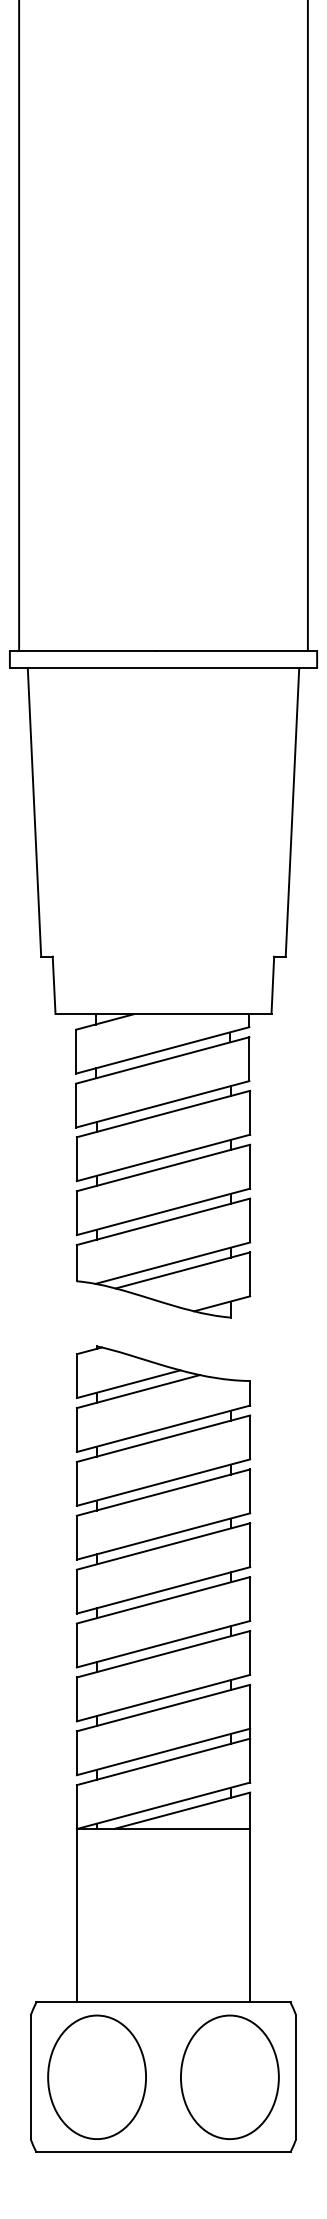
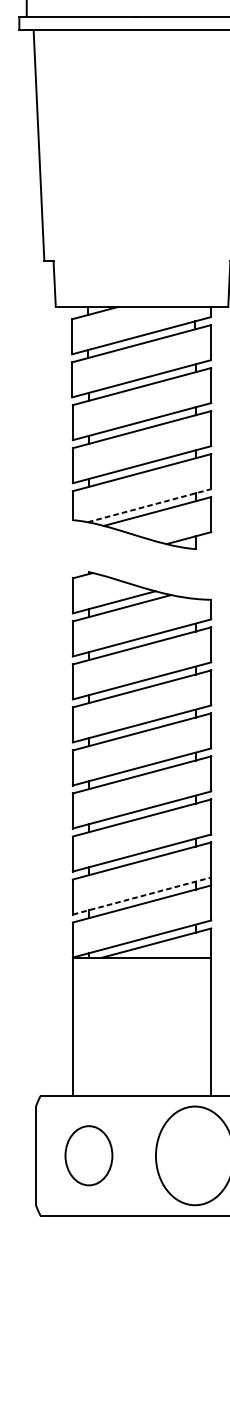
line: (172, 1263) -> (149, 505), solid -> dashed
line: (163, 1751) -> (142, 895), solid -> dashed
part: (96, 2076) -> (88, 1155), size x0.6

